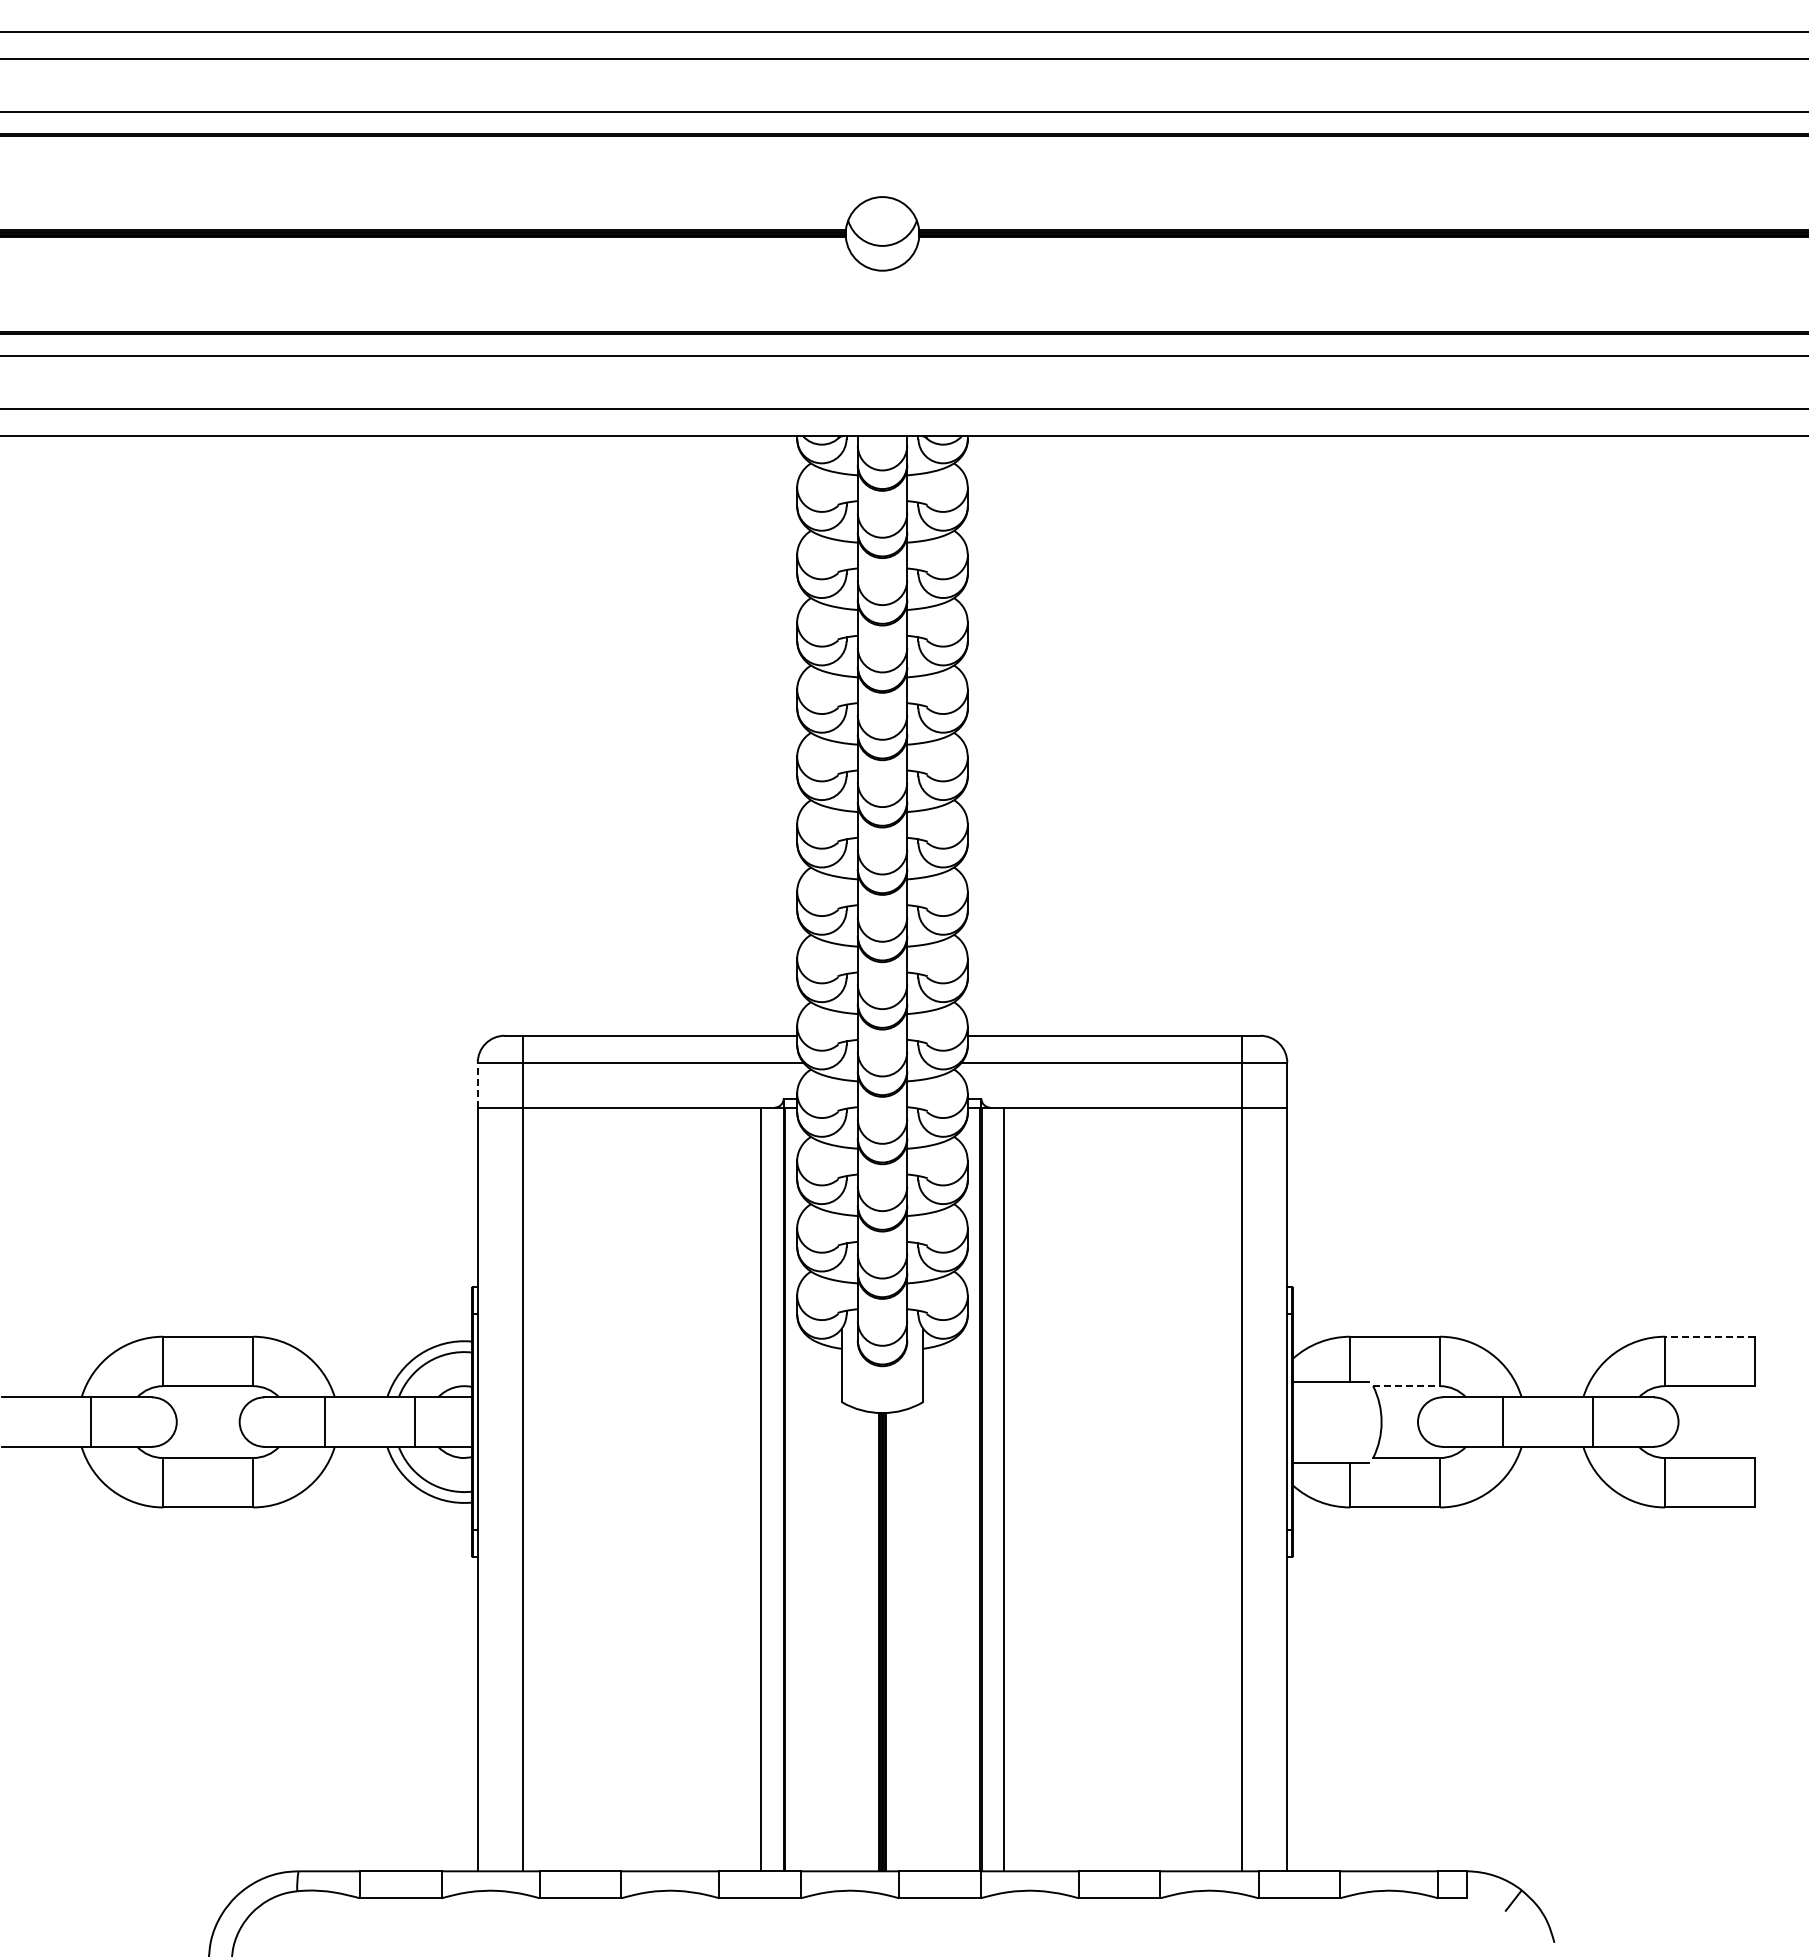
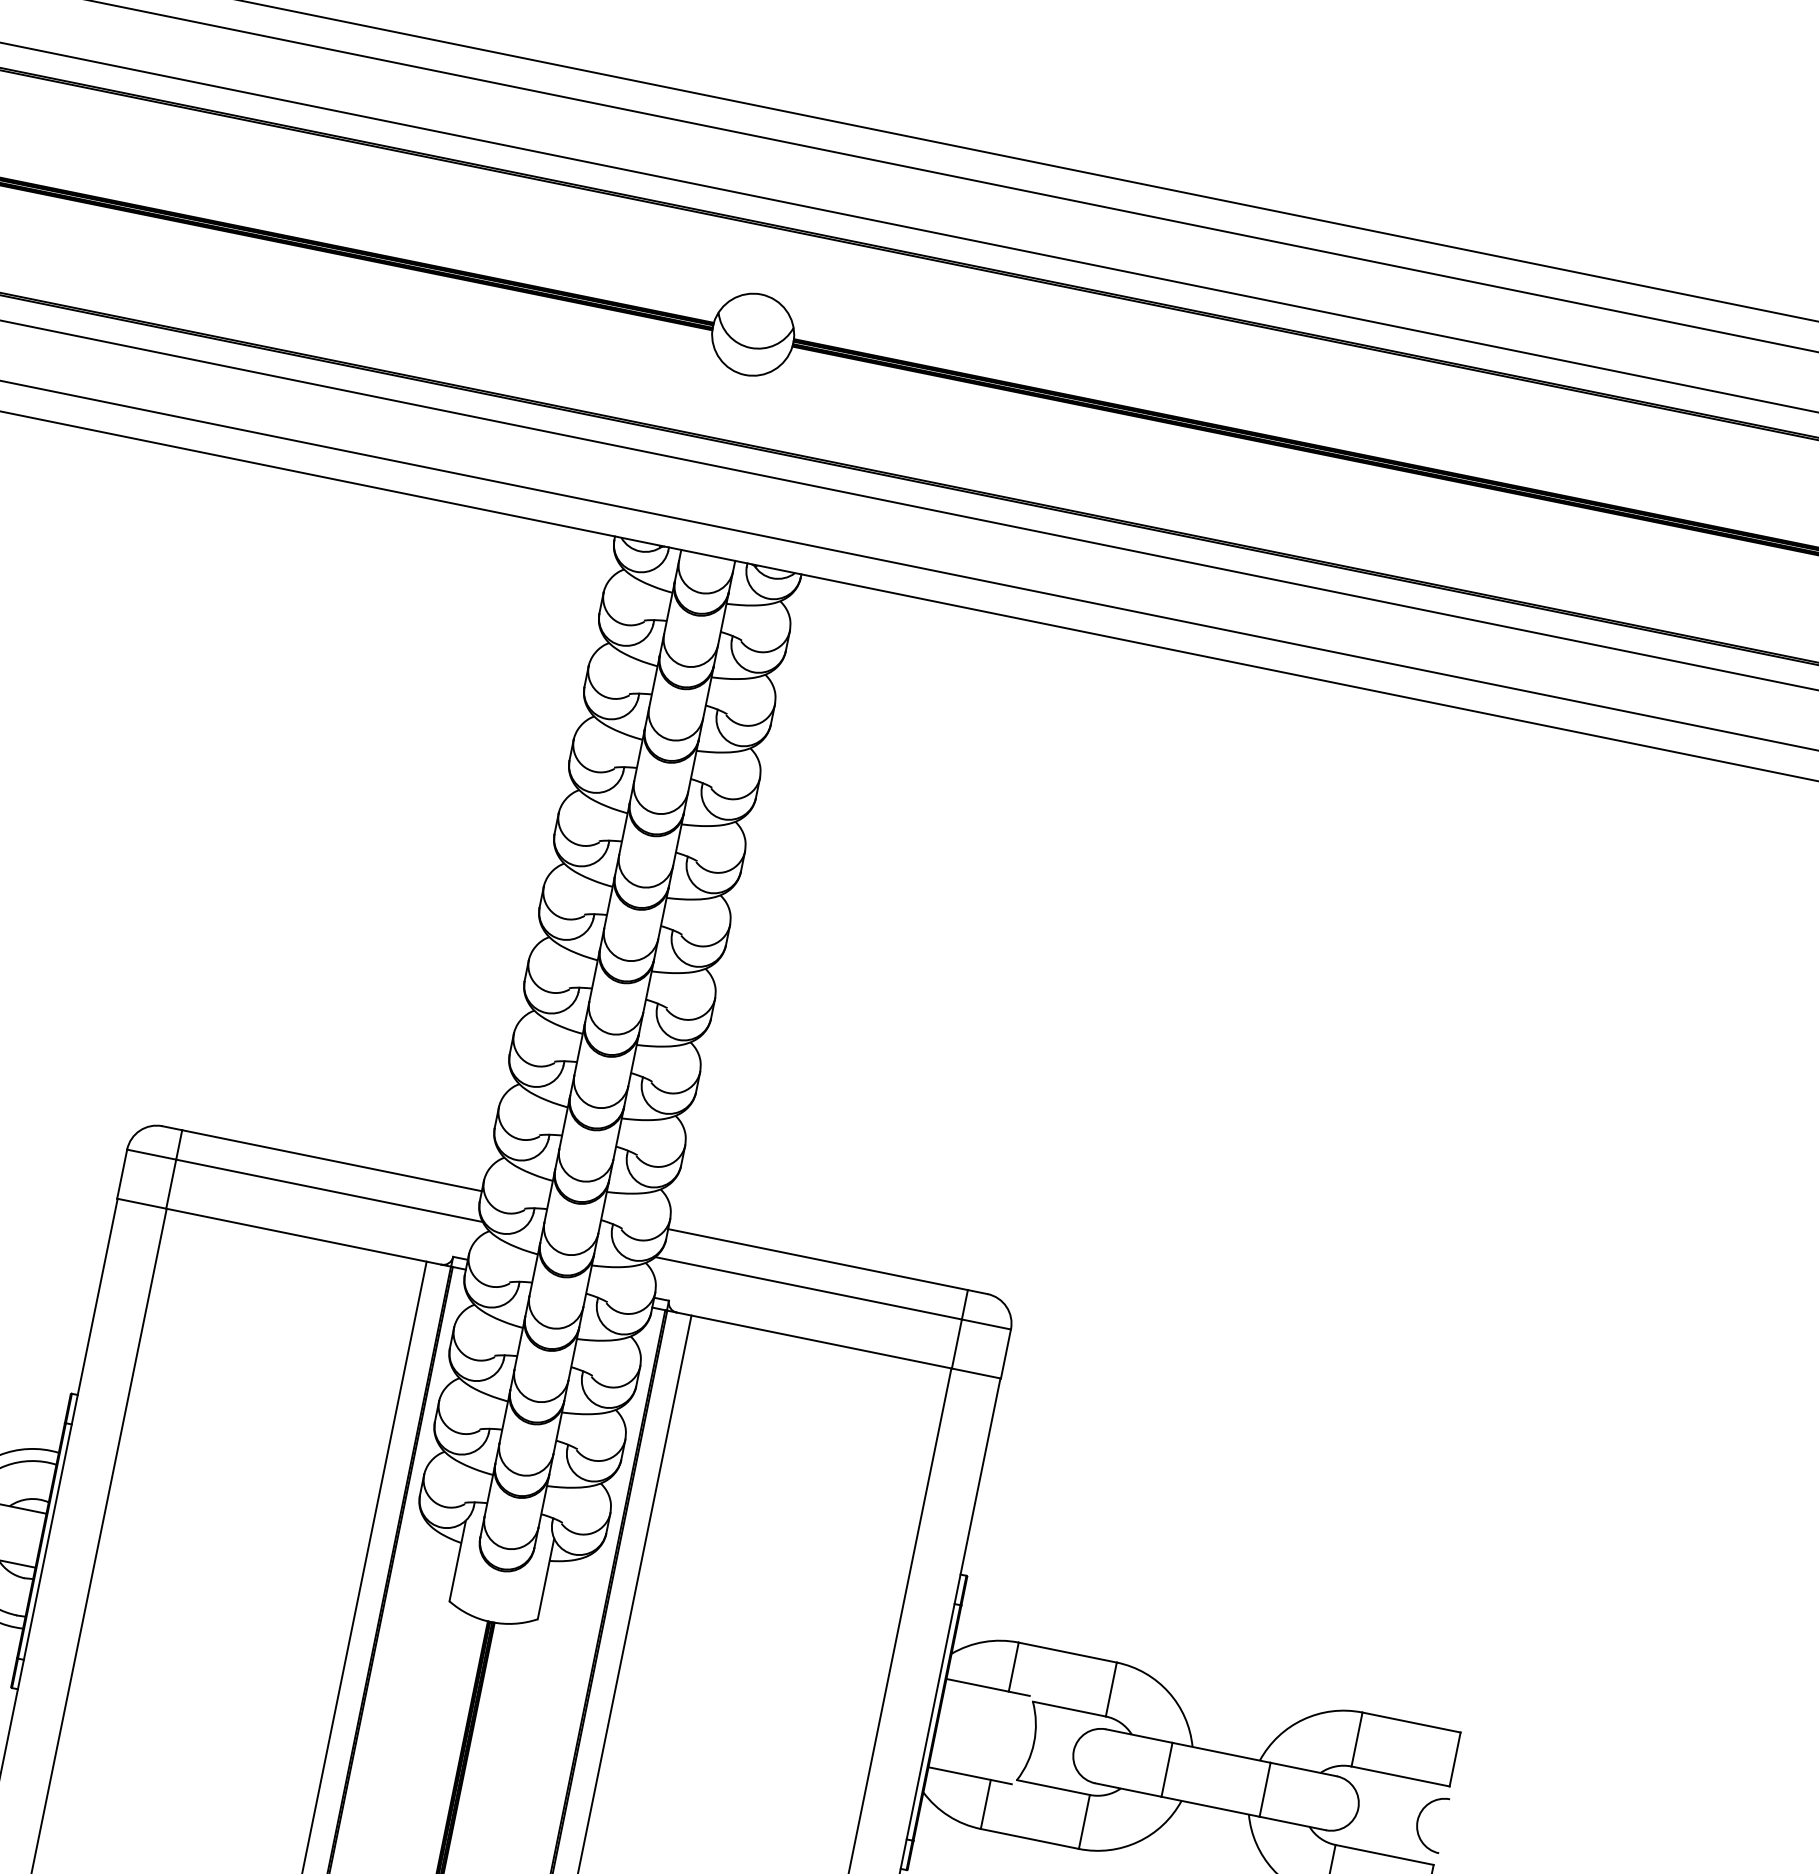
line: (477, 1084) -> (122, 1173), dashed -> solid
line: (1709, 1336) -> (1411, 1722), dashed -> solid
line: (1407, 1386) -> (1070, 1709), dashed -> solid
arc: (1734, 1418) -> (1420, 1817), added

